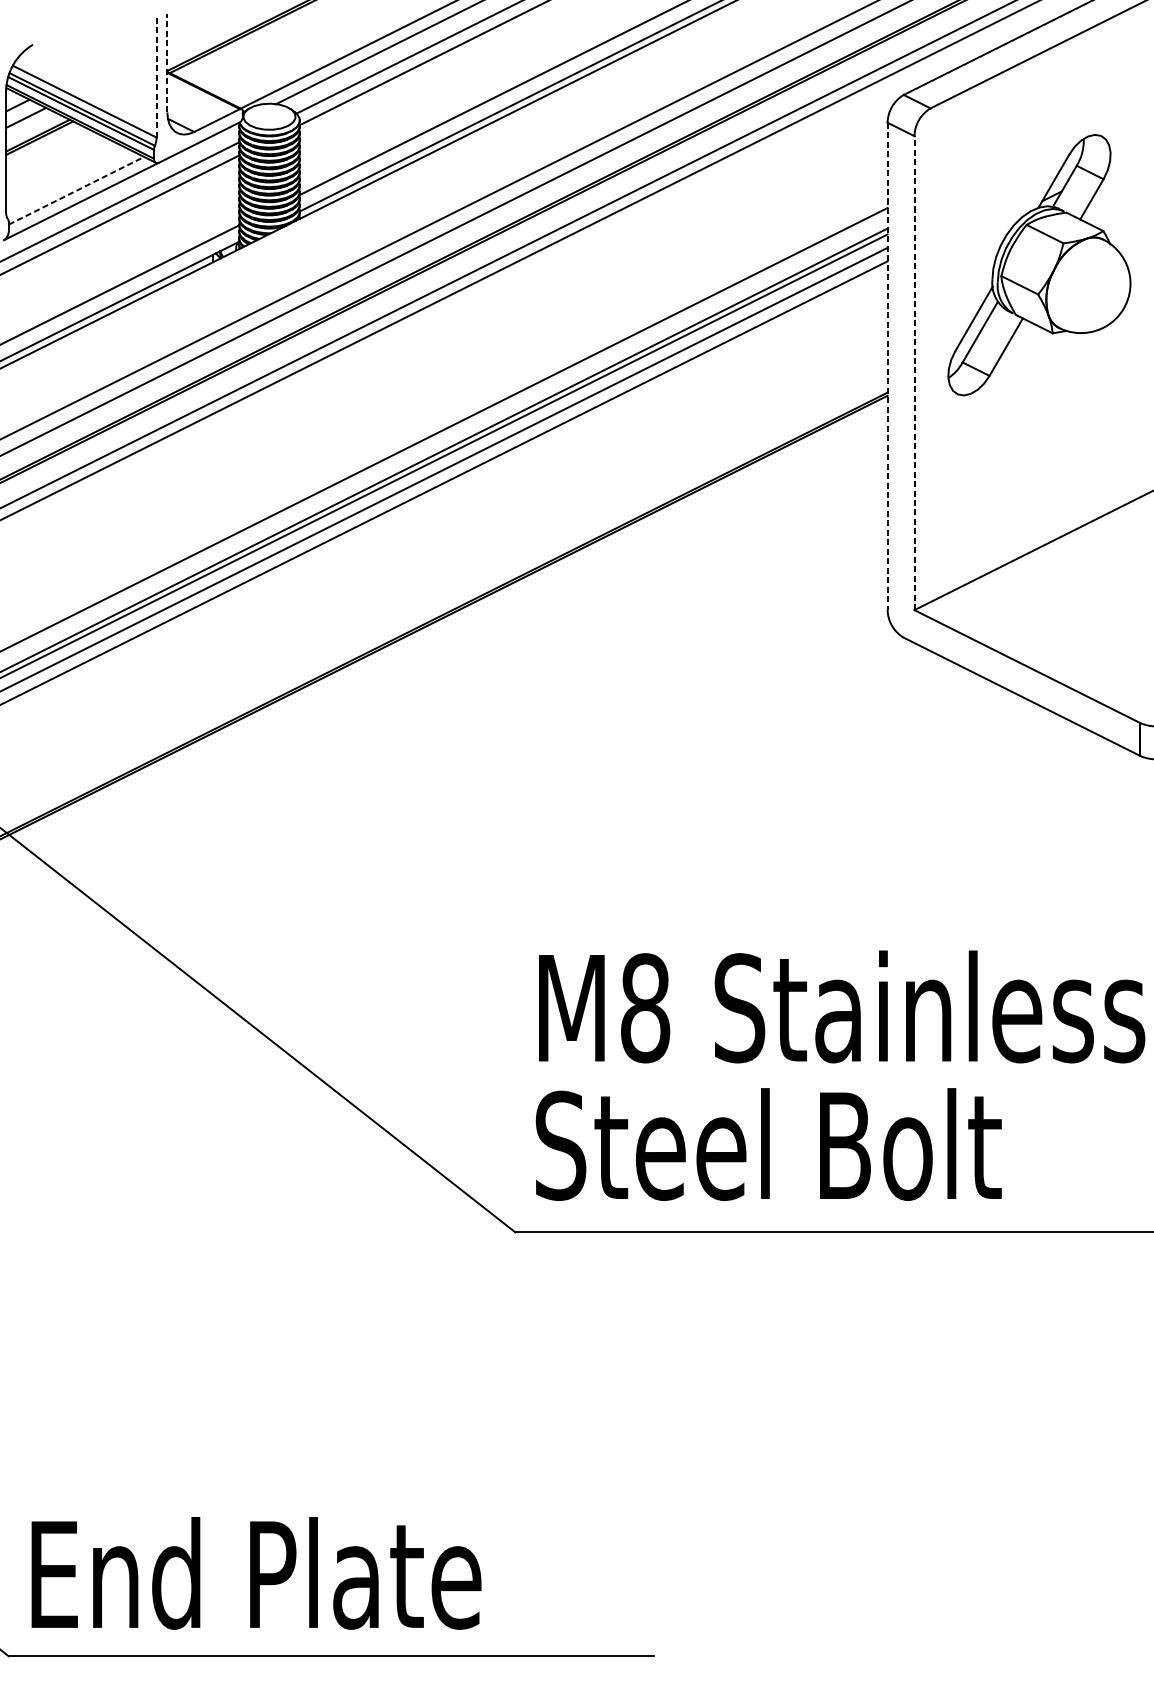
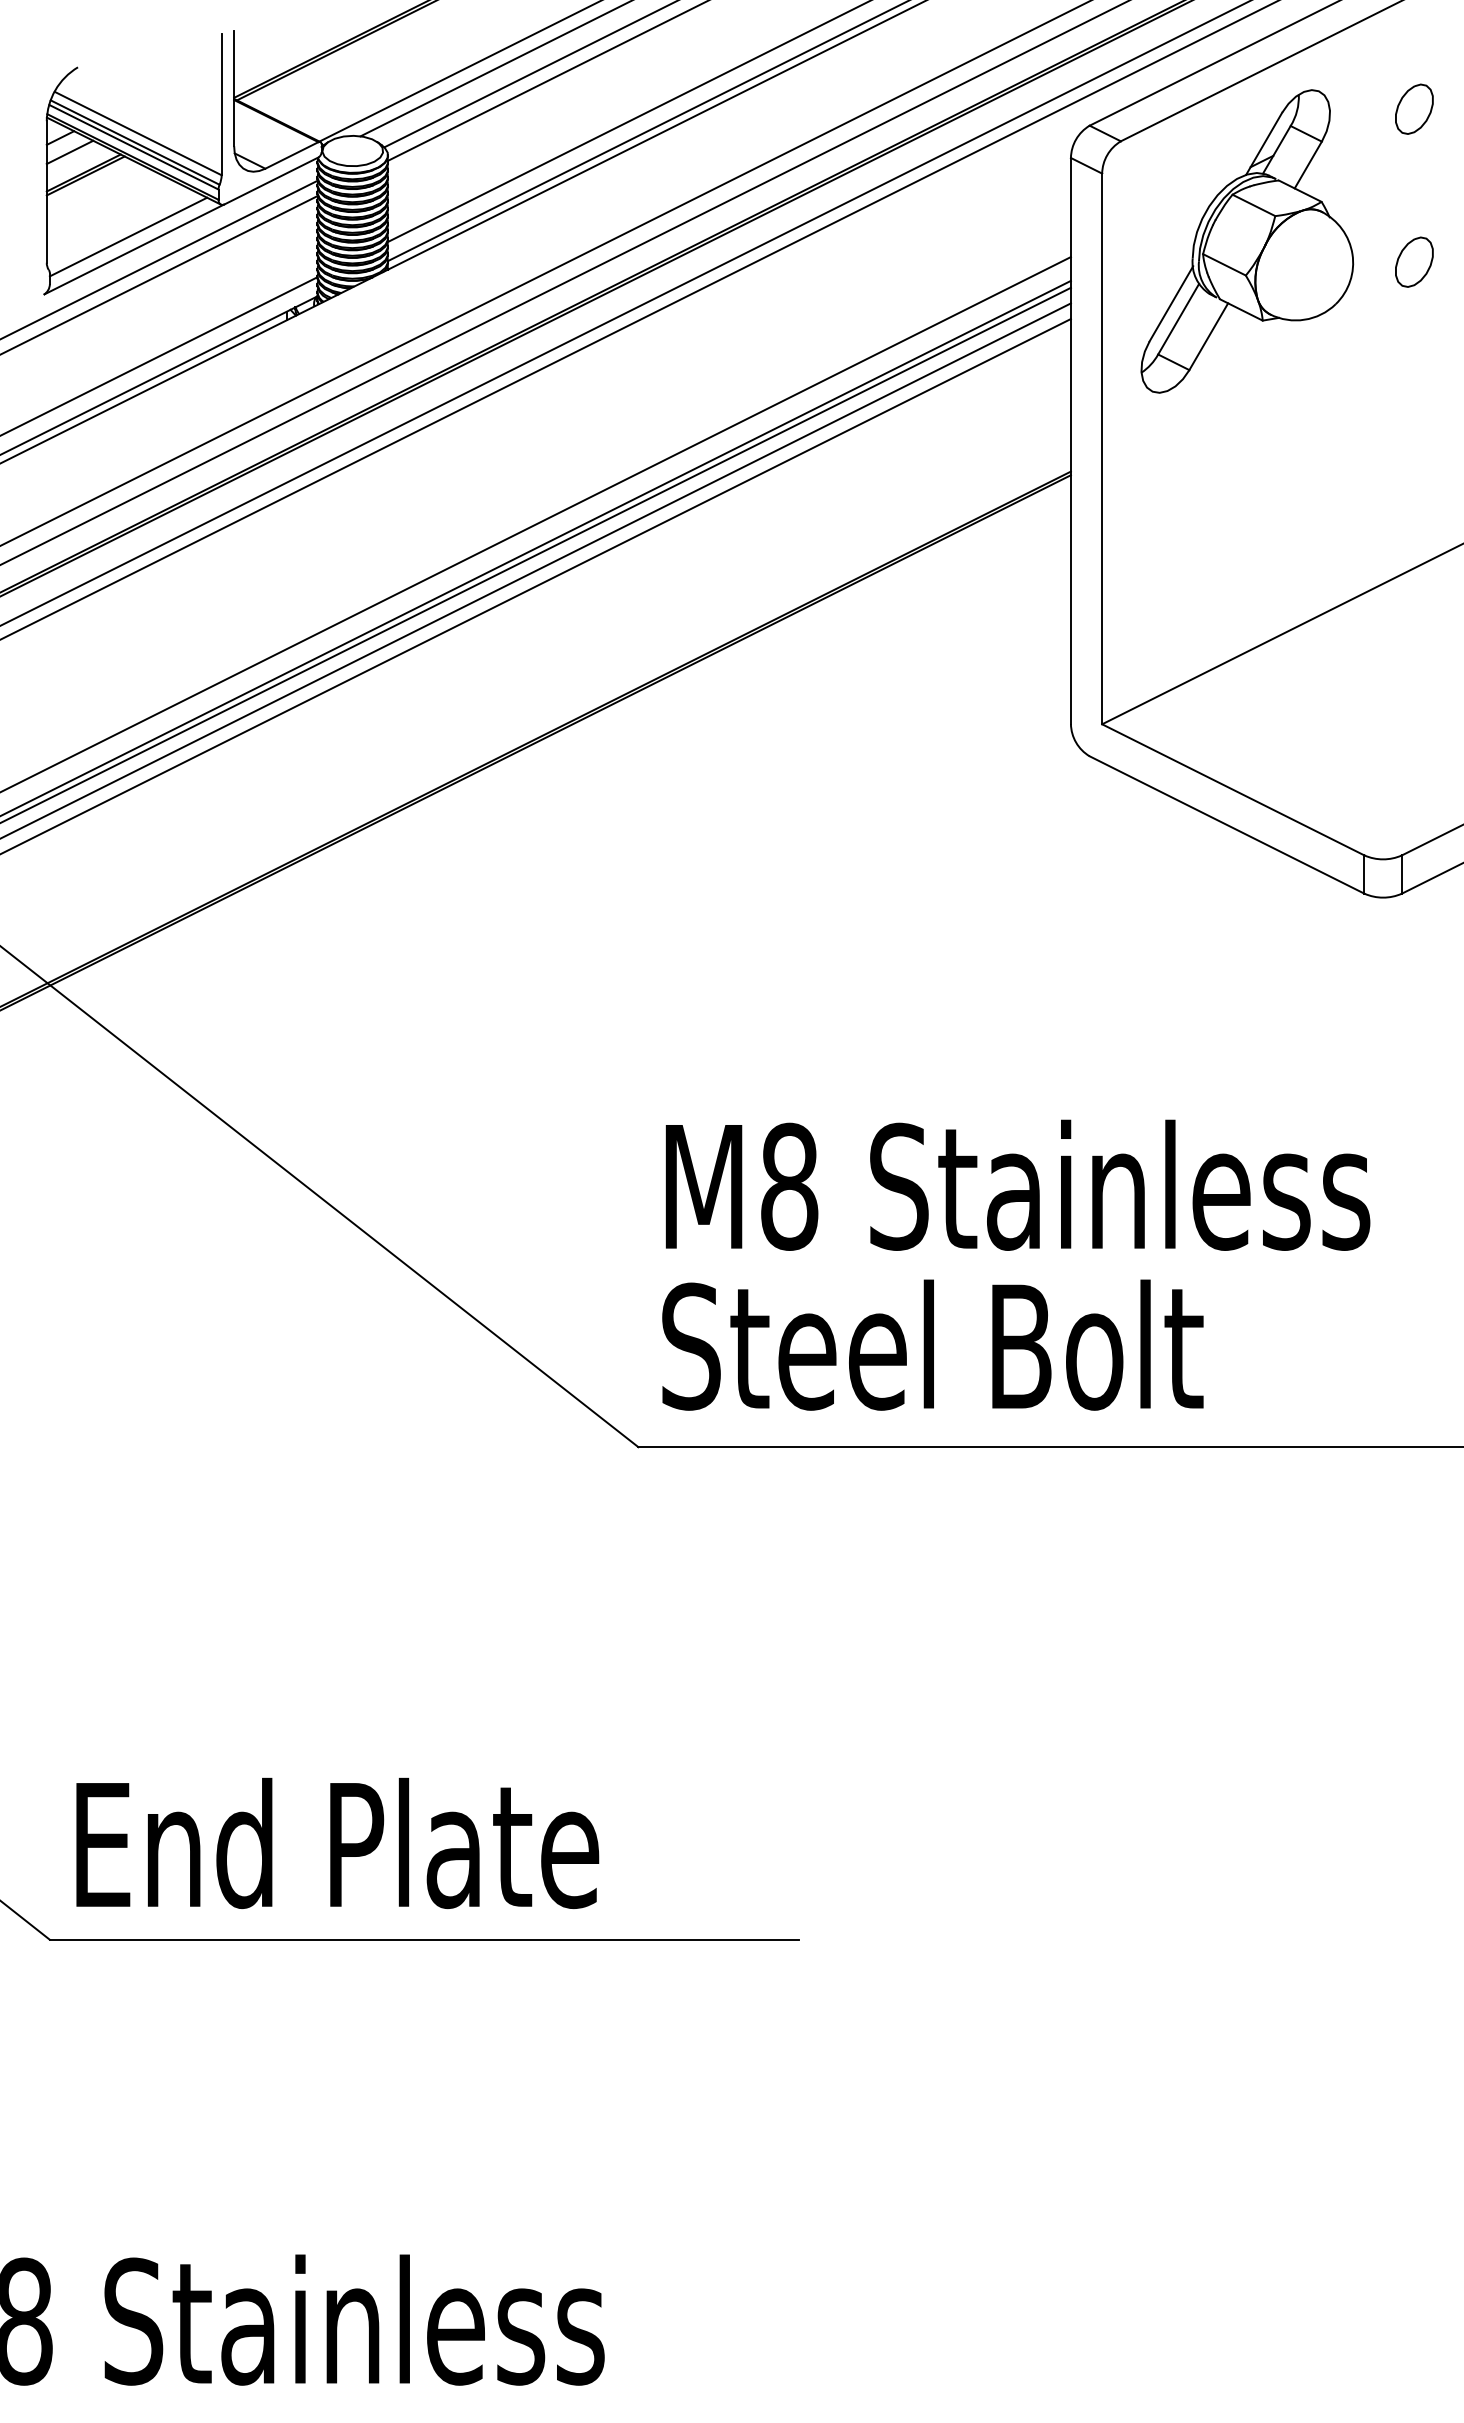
line: (167, 62) -> (234, 88), dashed -> solid
line: (156, 76) -> (221, 104), dashed -> solid
line: (76, 191) -> (128, 237), dashed -> solid
part: (1039, 265) -> (1247, 241), moved
line: (887, 365) -> (1070, 440), dashed -> solid
line: (914, 372) -> (1102, 448), dashed -> solid

